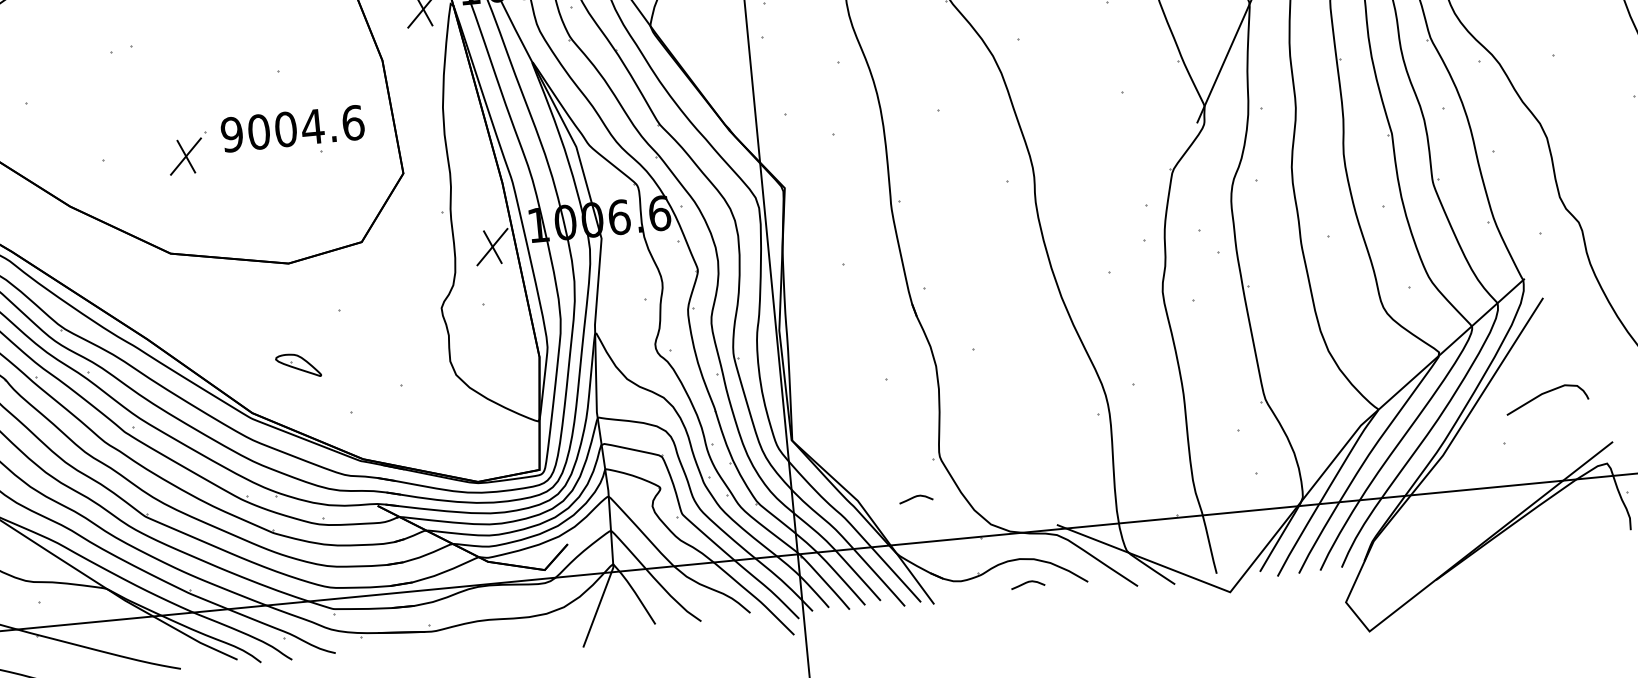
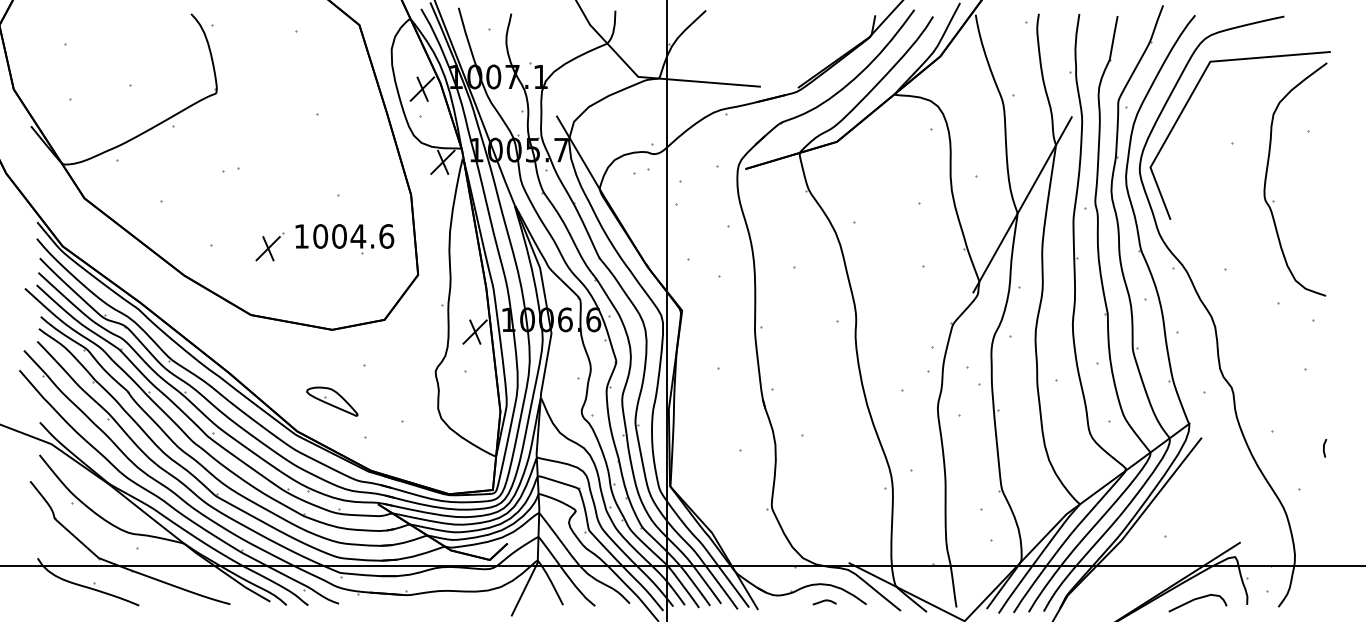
text: (231, 134) -> (301, 236), 9004.6 -> 1004.6
part: (298, 365) -> (332, 401), size x1.67
curve: (1543, 395) -> (1195, 600), moved
curve: (915, 497) -> (752, 534), removed

